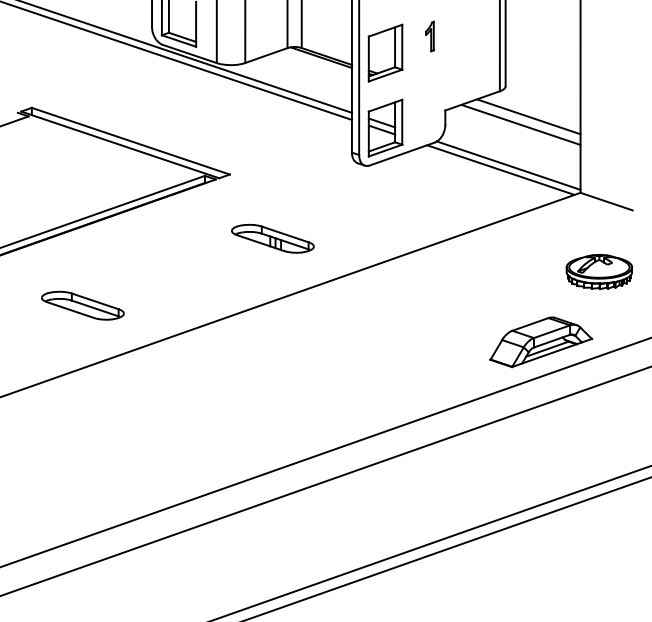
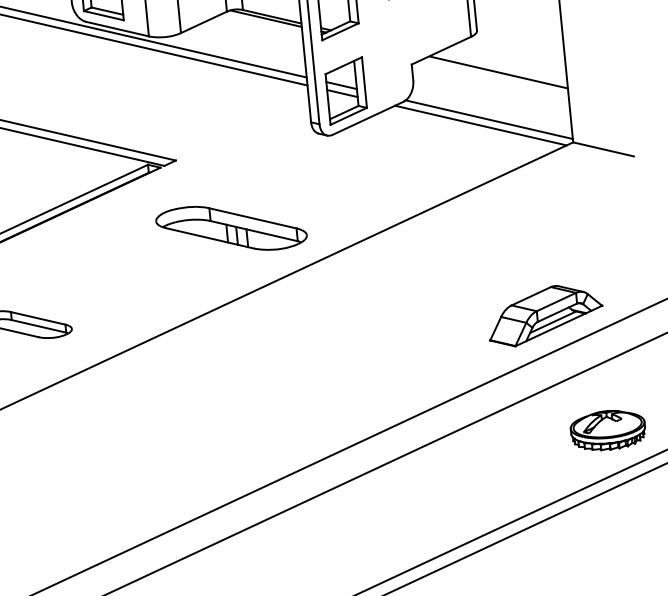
line: (528, 116) -> (506, 62), removed
part: (272, 238) -> (231, 227), size x1.6
part: (598, 271) -> (607, 430), moved

